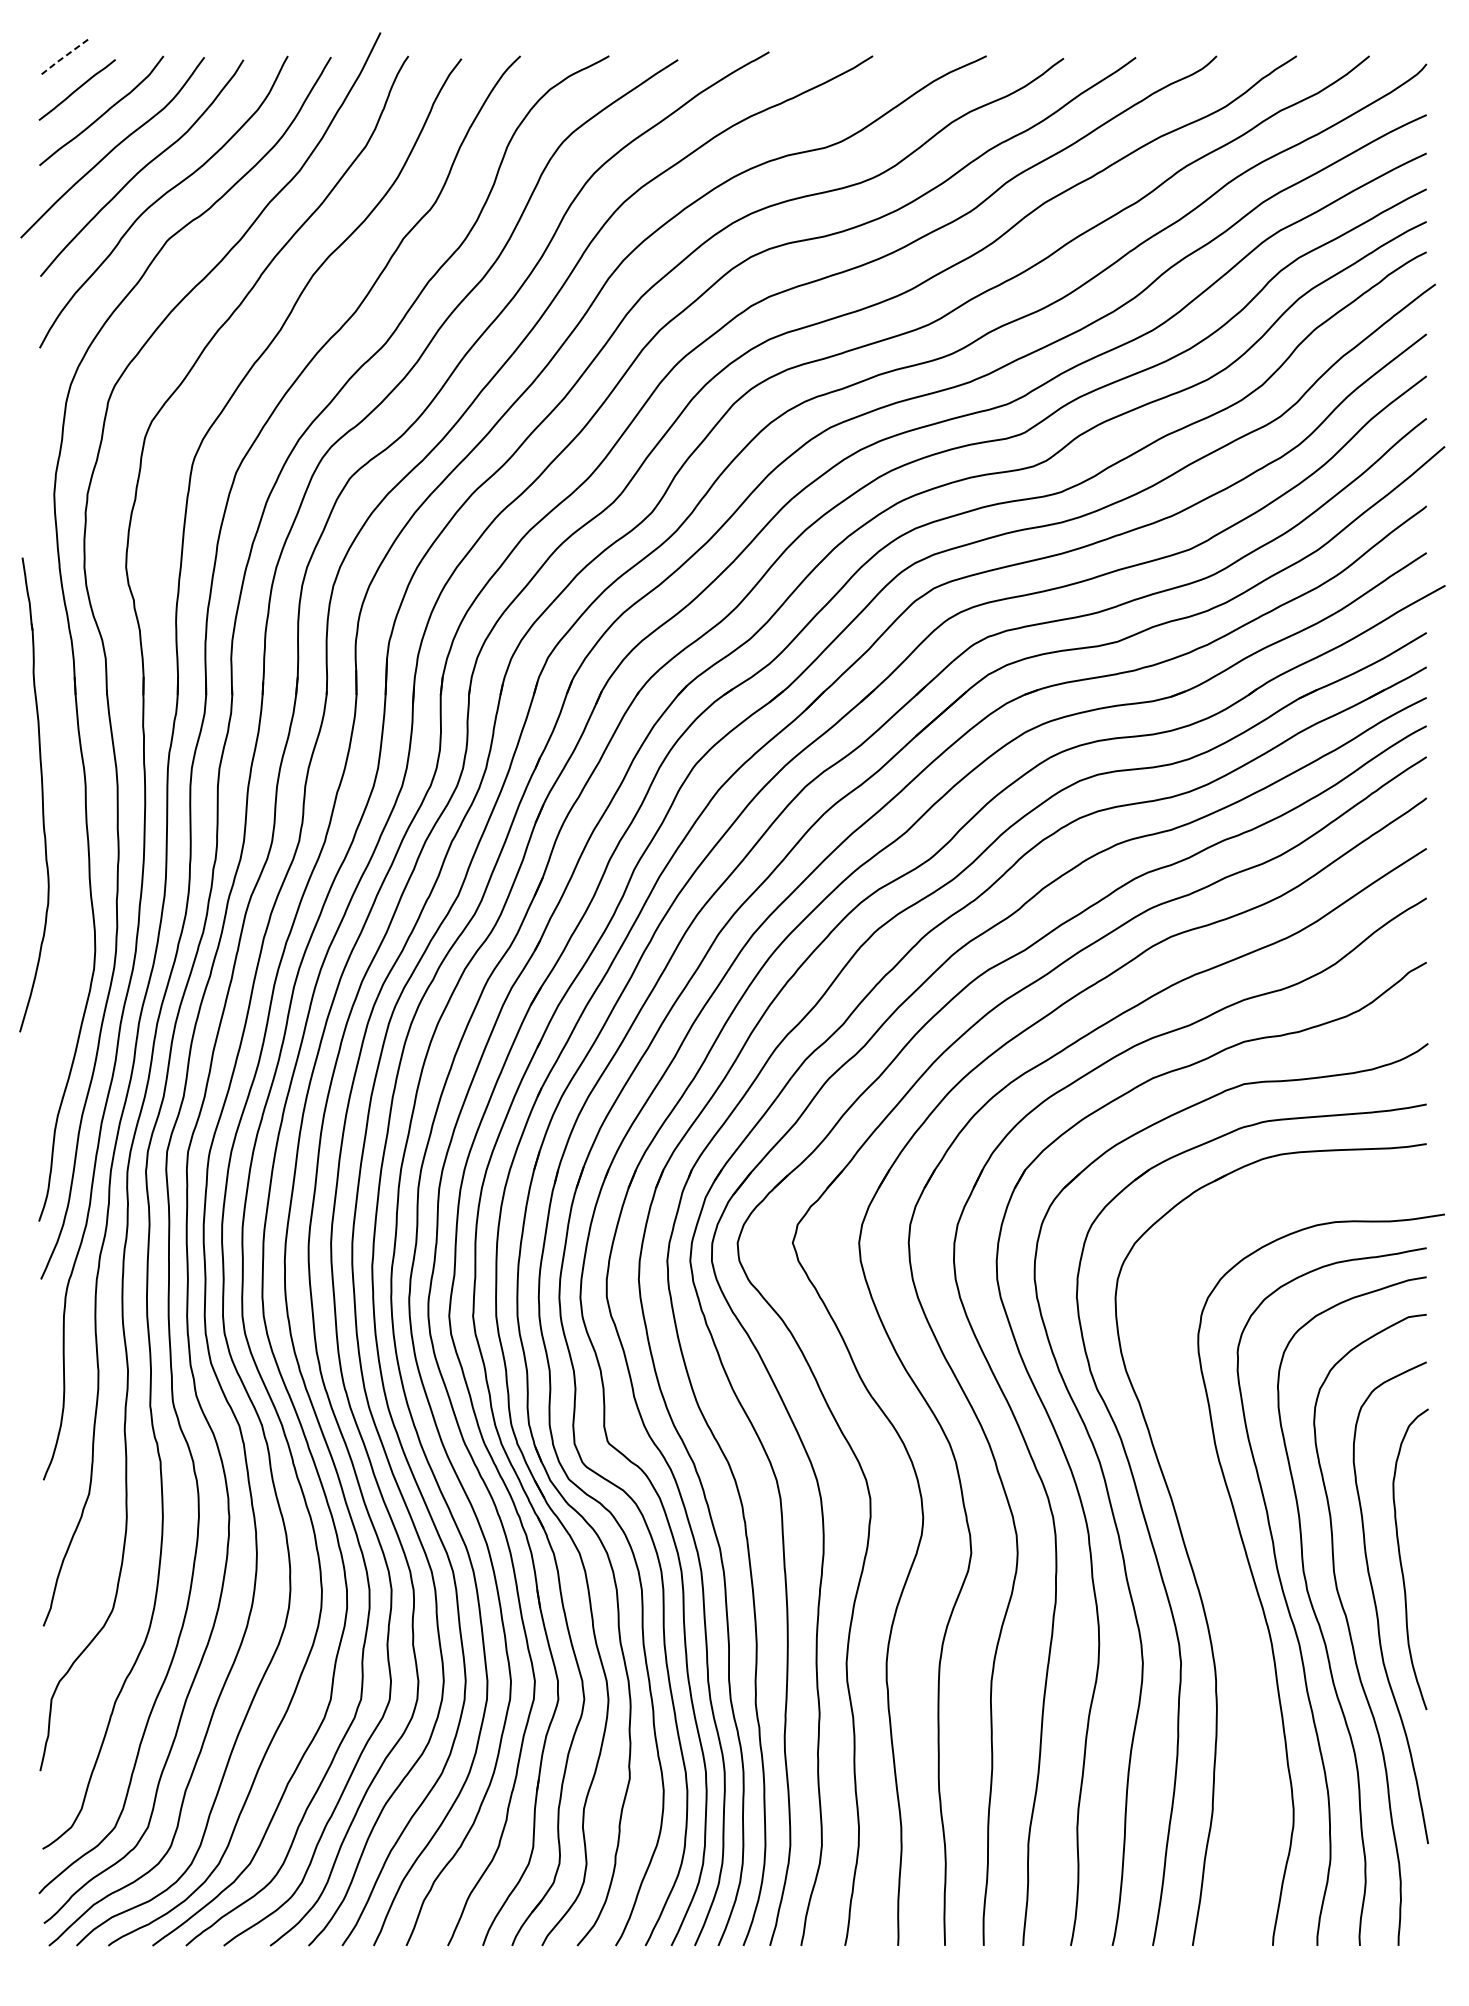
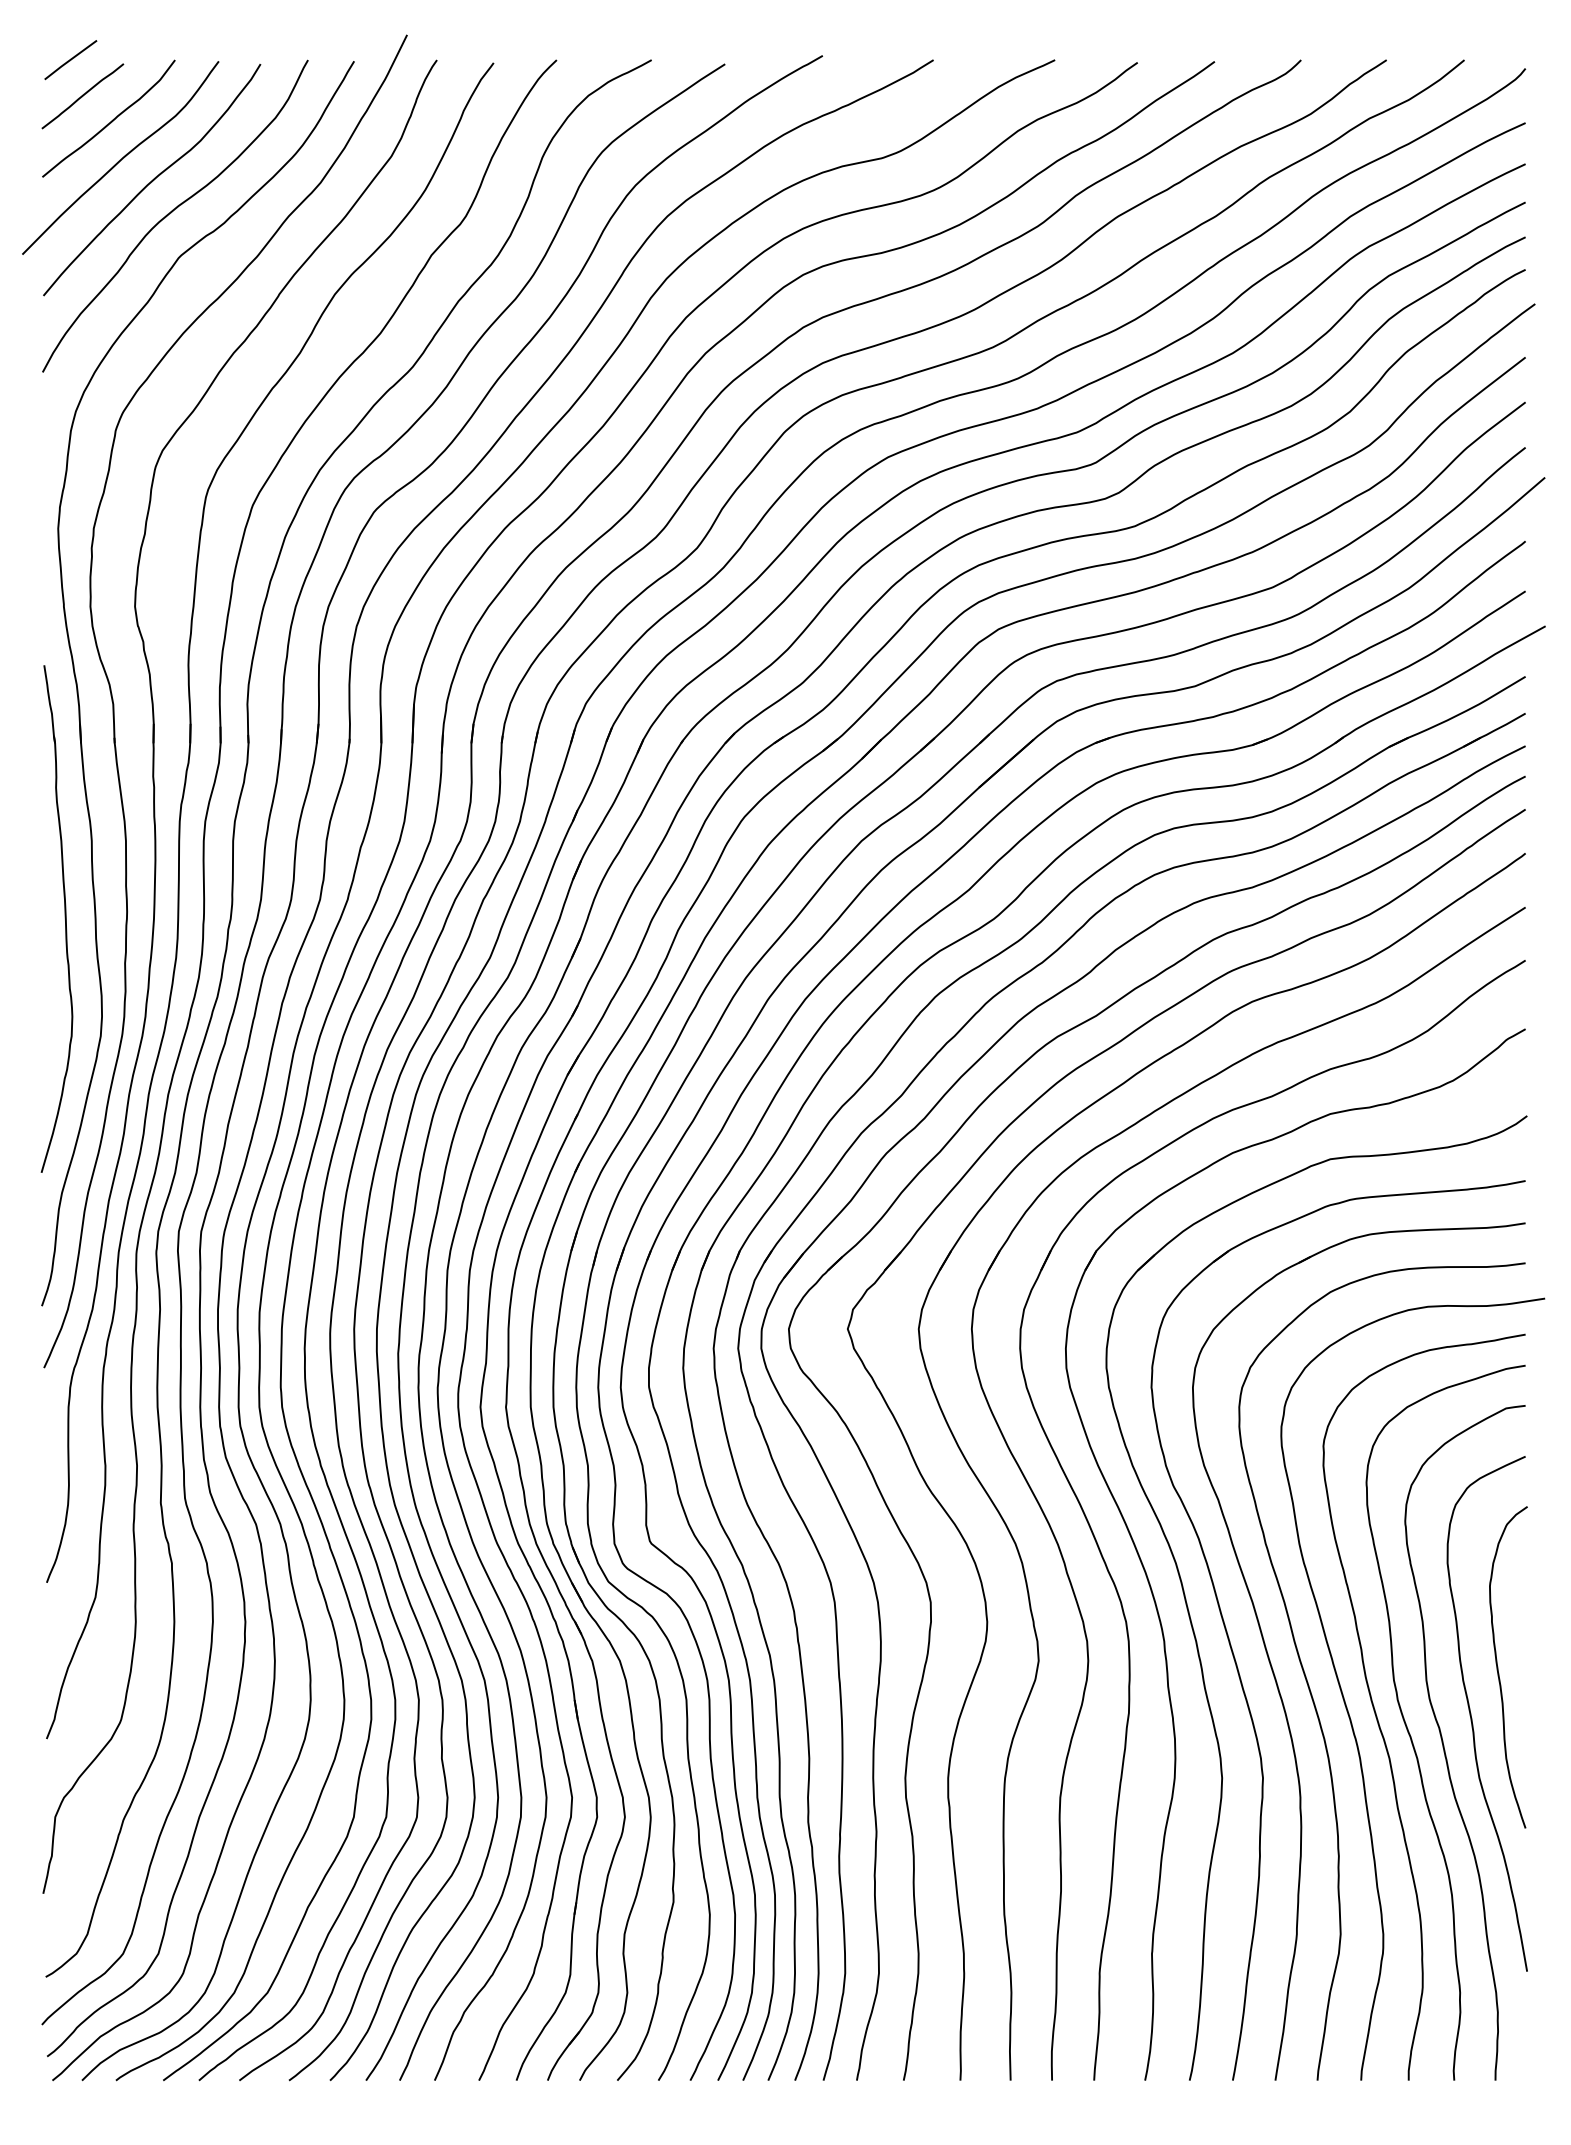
line: (65, 56) -> (70, 60), dashed -> solid
part: (41, 794) -> (64, 918), moved
curve: (1227, 1584) -> (1312, 1694), added

